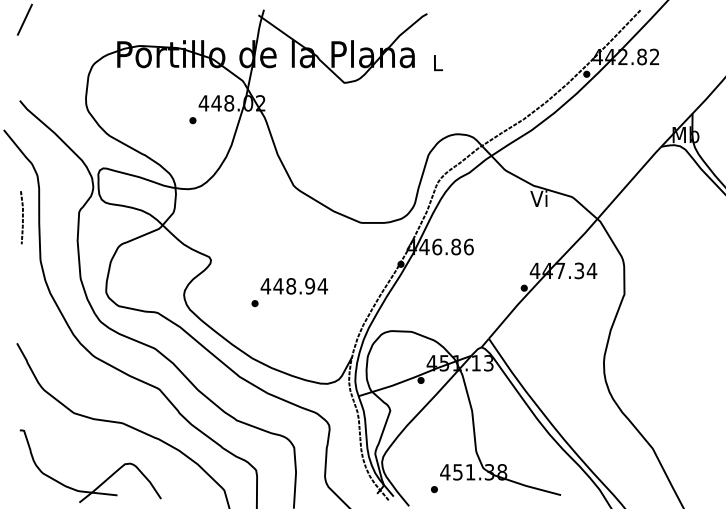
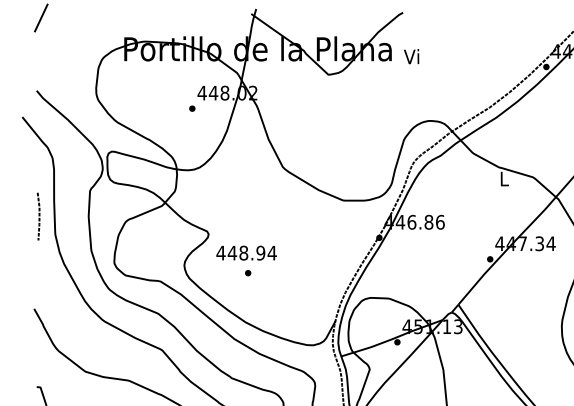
text: (436, 62) -> (411, 56), L -> Vi
text: (538, 198) -> (502, 178), Vi -> L
line: (22, 217) -> (39, 216), moved
text: (293, 286) -> (245, 253), moved

